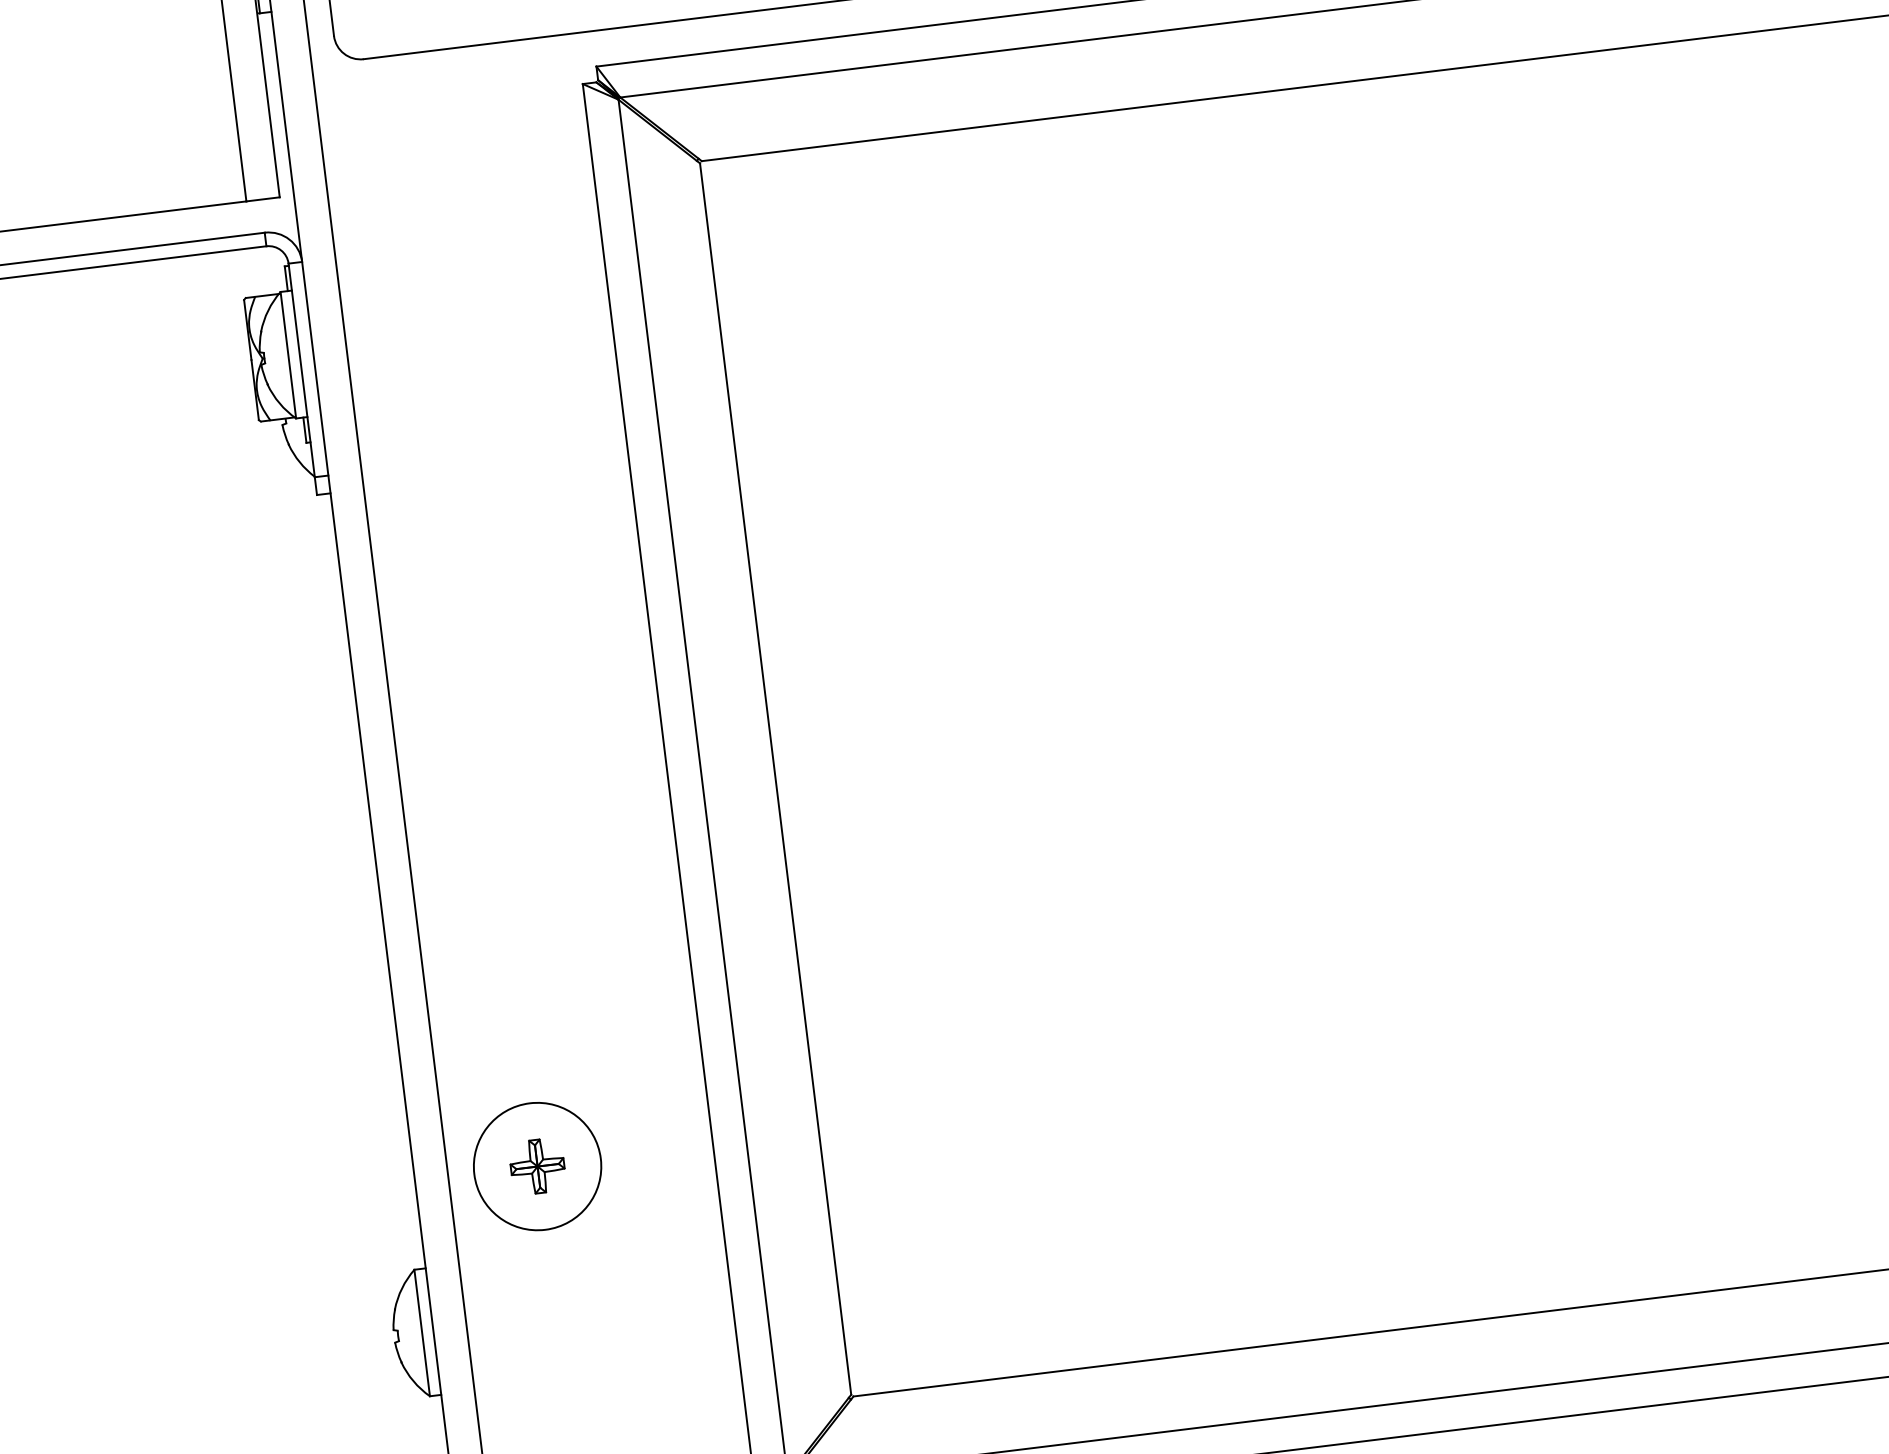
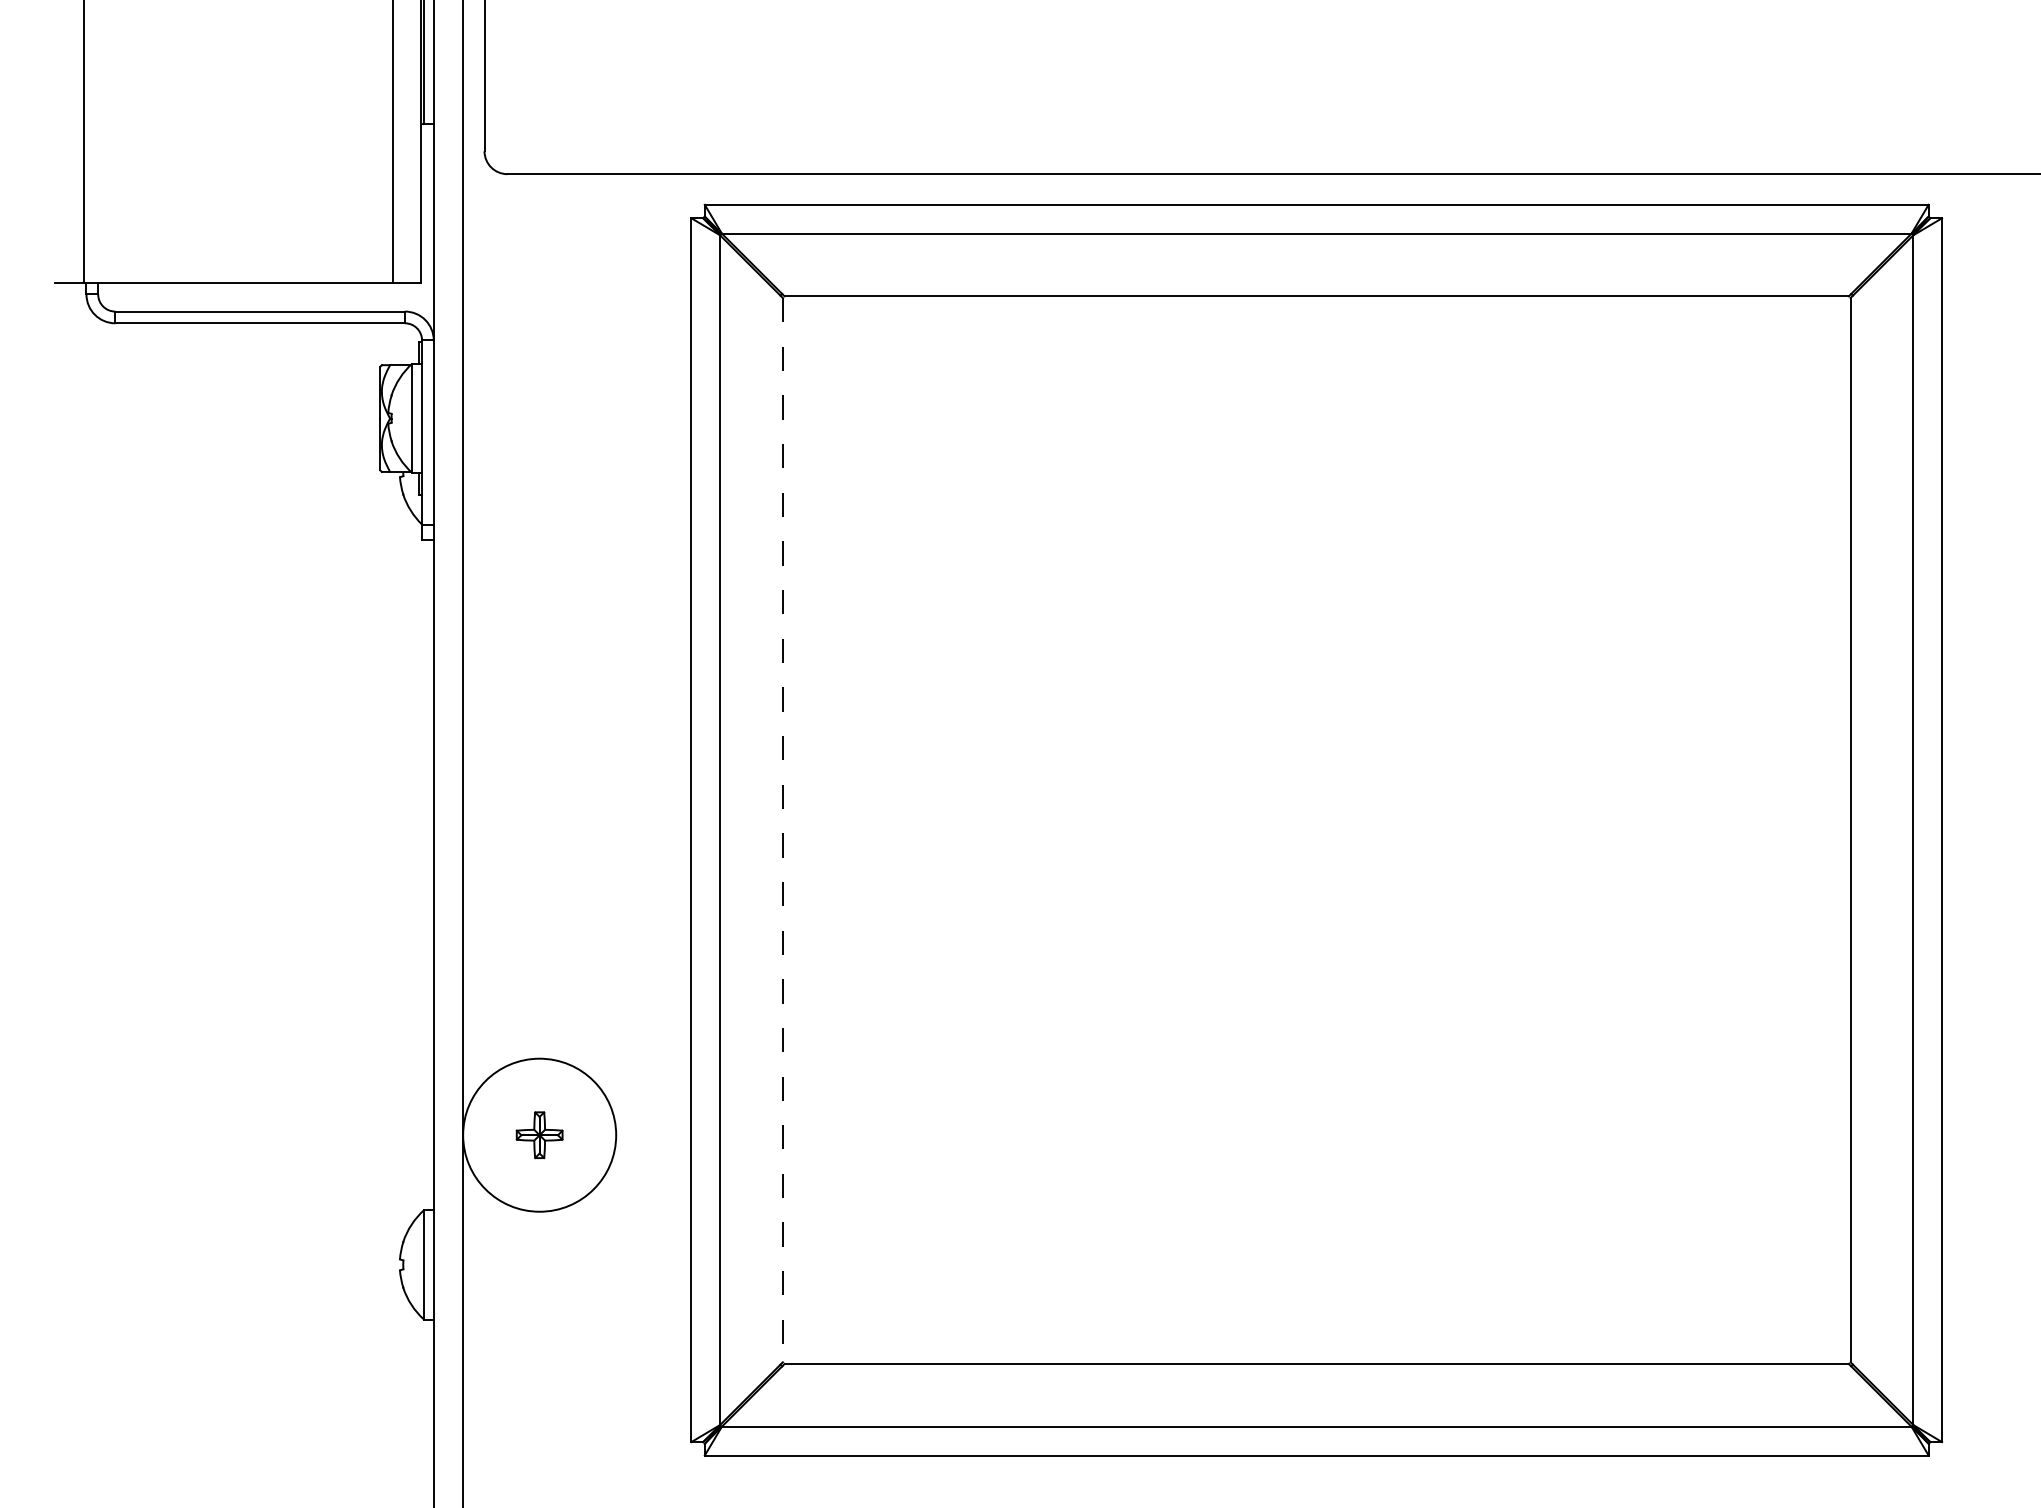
line: (775, 779) -> (782, 830), solid -> dashed
circle: (537, 1165) -> (539, 1134), size x1.4

